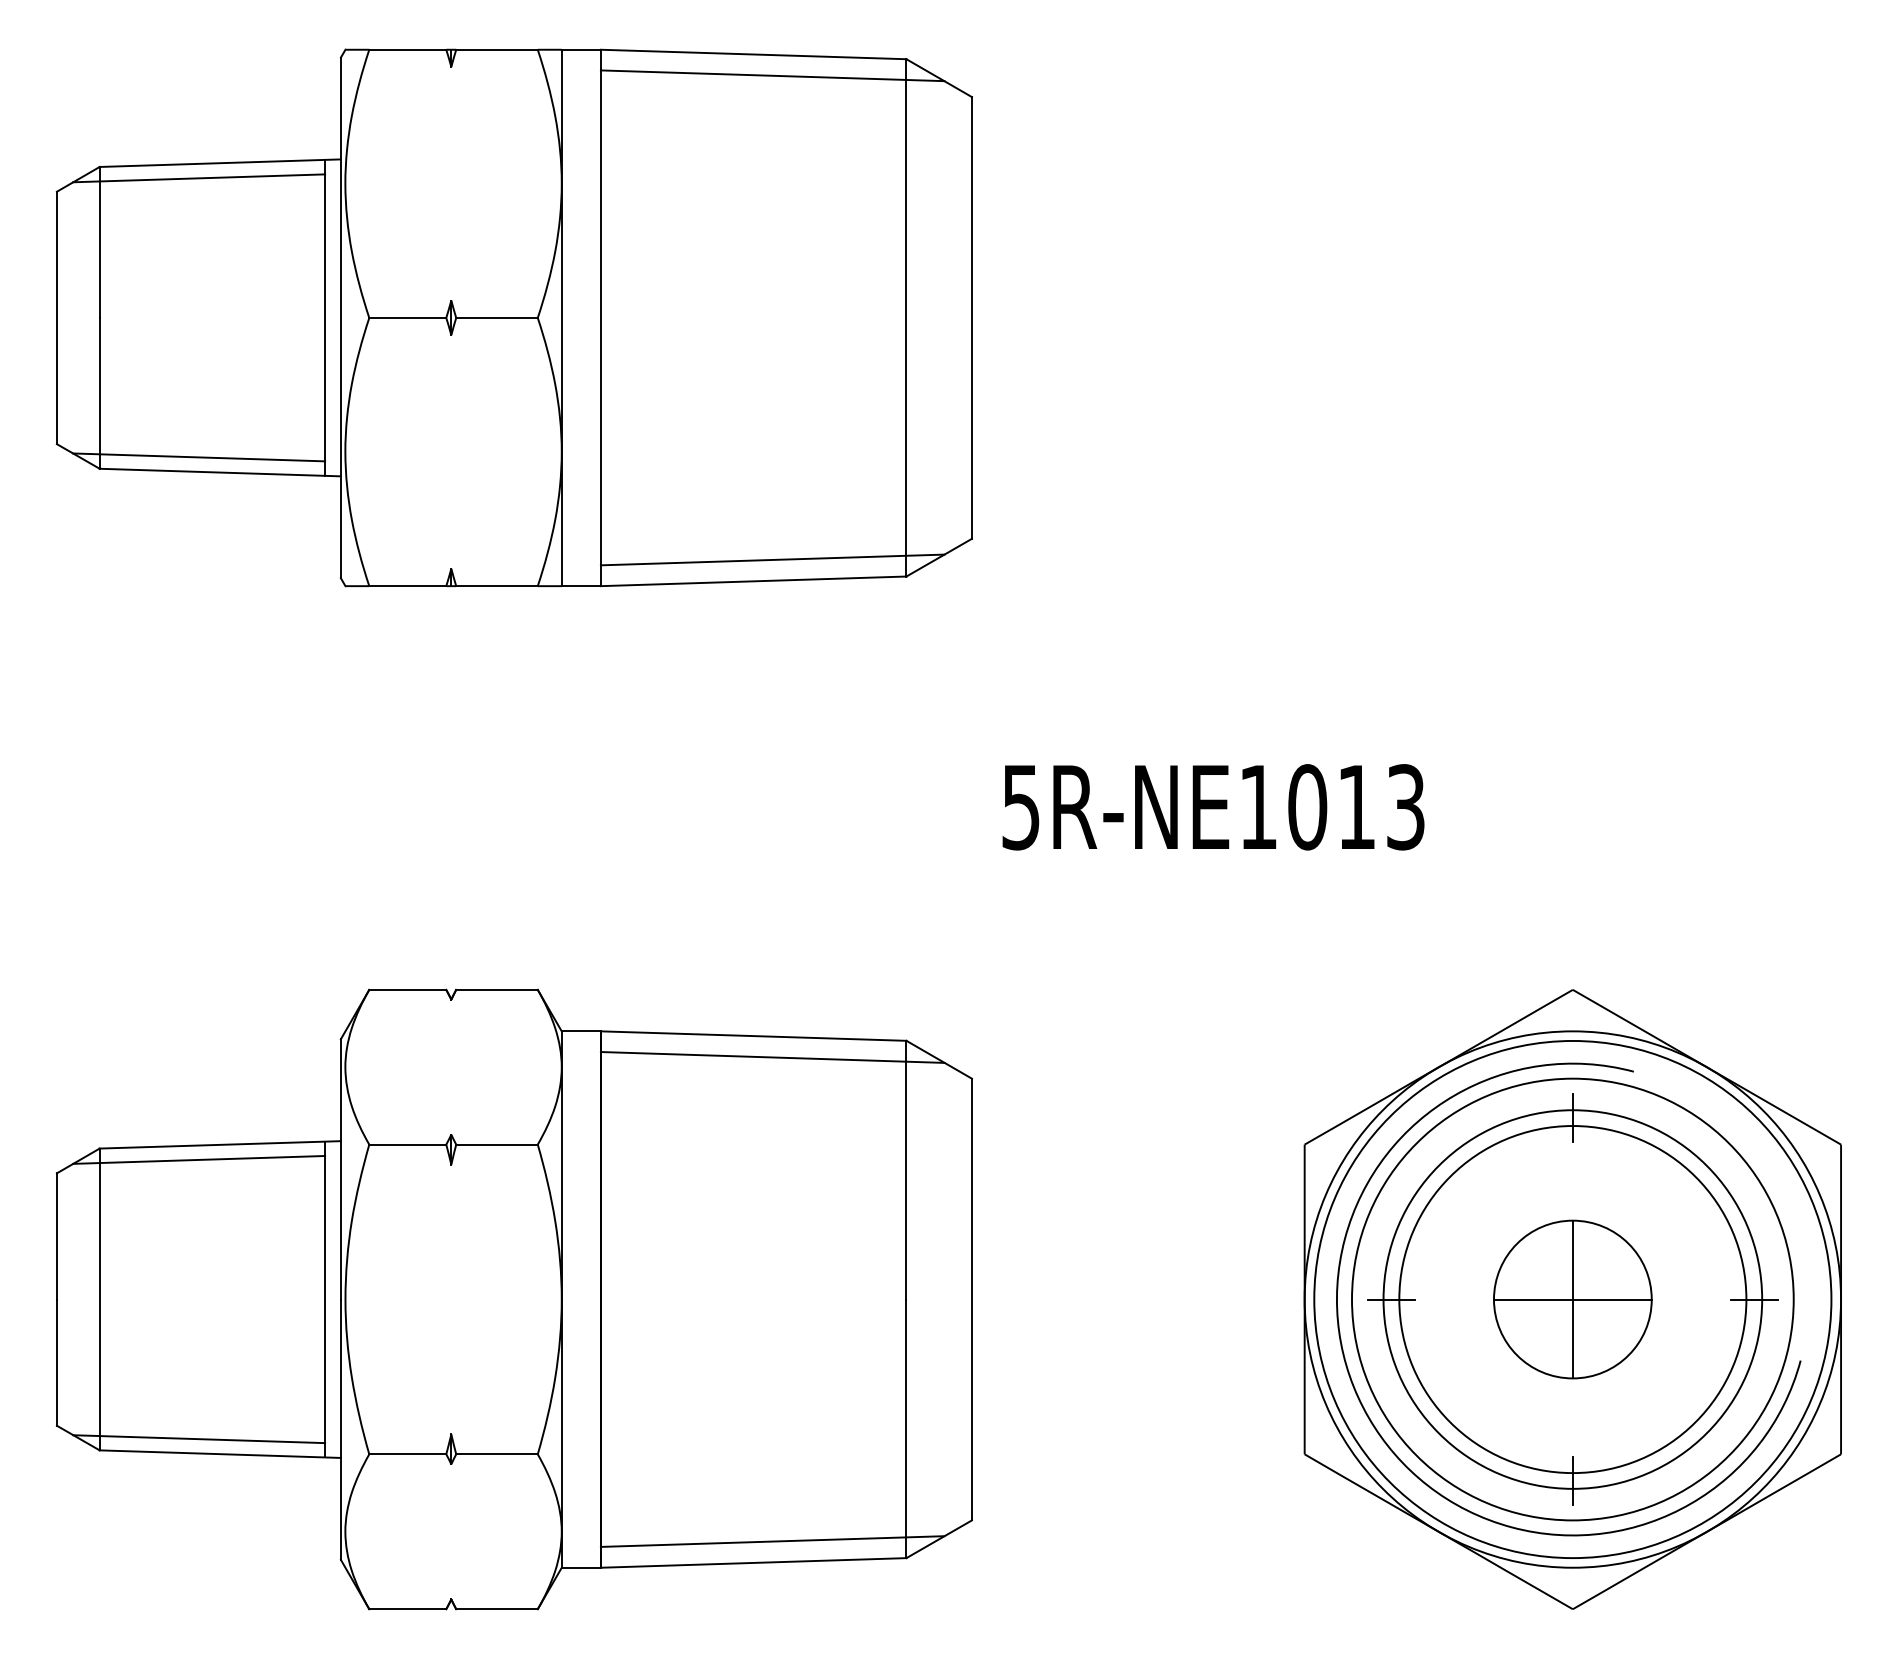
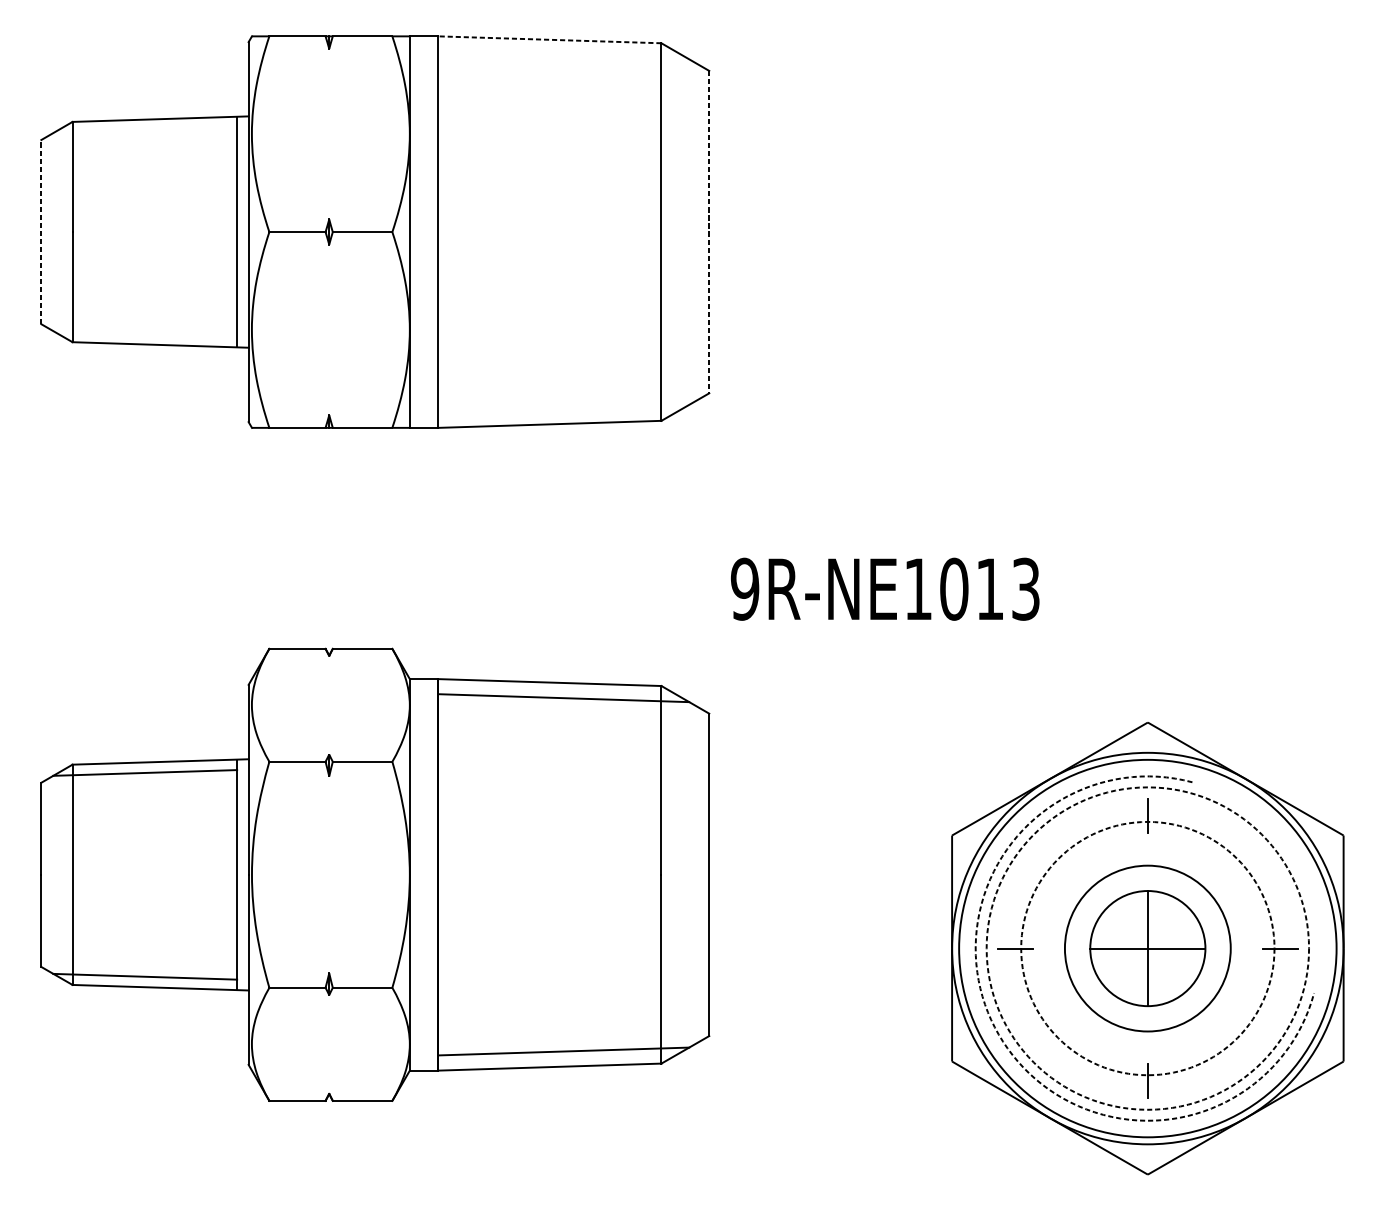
line: (753, 54) -> (549, 39), solid -> dashed
line: (772, 75) -> (563, 55), removed
line: (199, 178) -> (145, 130), removed
line: (56, 317) -> (41, 231), solid -> dashed
line: (971, 317) -> (708, 231), solid -> dashed
line: (199, 457) -> (145, 333), removed
line: (772, 559) -> (563, 408), removed
text: (1020, 807) -> (744, 589), 5R-NE1013 -> 9R-NE1013
part: (514, 1299) -> (375, 874), moved
circle: (1572, 1299) -> (1147, 948), size x0.6
circle: (1572, 1299) -> (1147, 948), solid -> dashed
circle: (1572, 1299) -> (1147, 948), solid -> dashed
arc: (1368, 1417) -> (998, 1034), solid -> dashed

